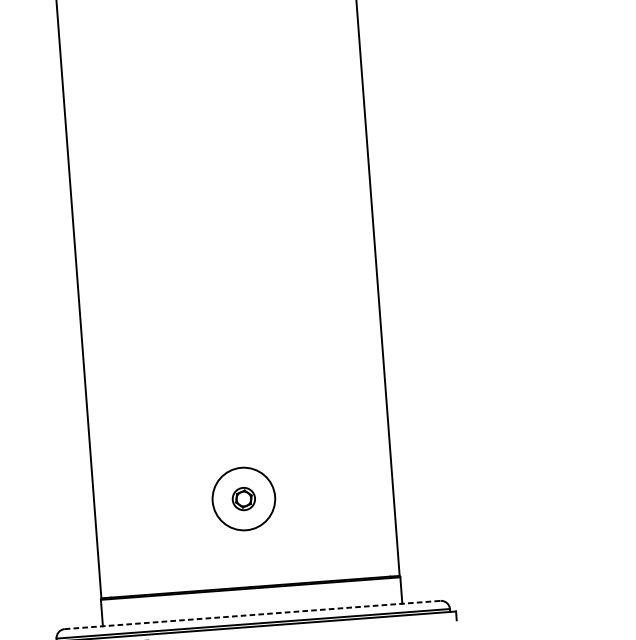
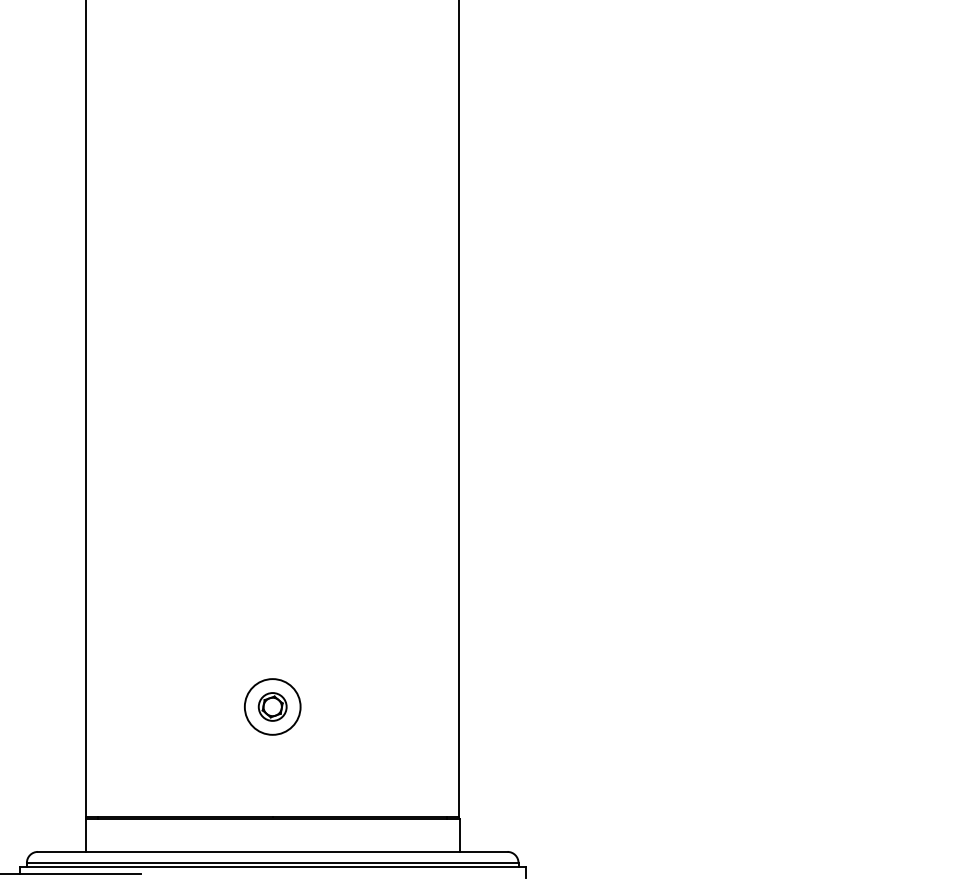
circle: (243, 498) -> (272, 706), size x0.71
line: (252, 614) -> (272, 851), dashed -> solid

